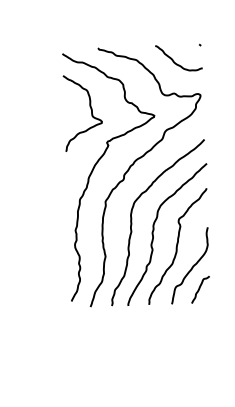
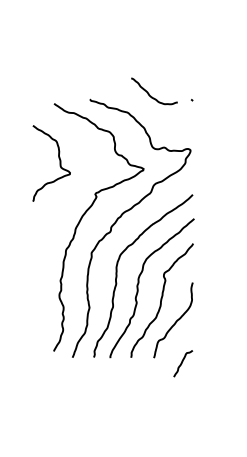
curve: (174, 60) -> (149, 93), moved
curve: (91, 112) -> (59, 163), moved
curve: (199, 289) -> (182, 363), moved

